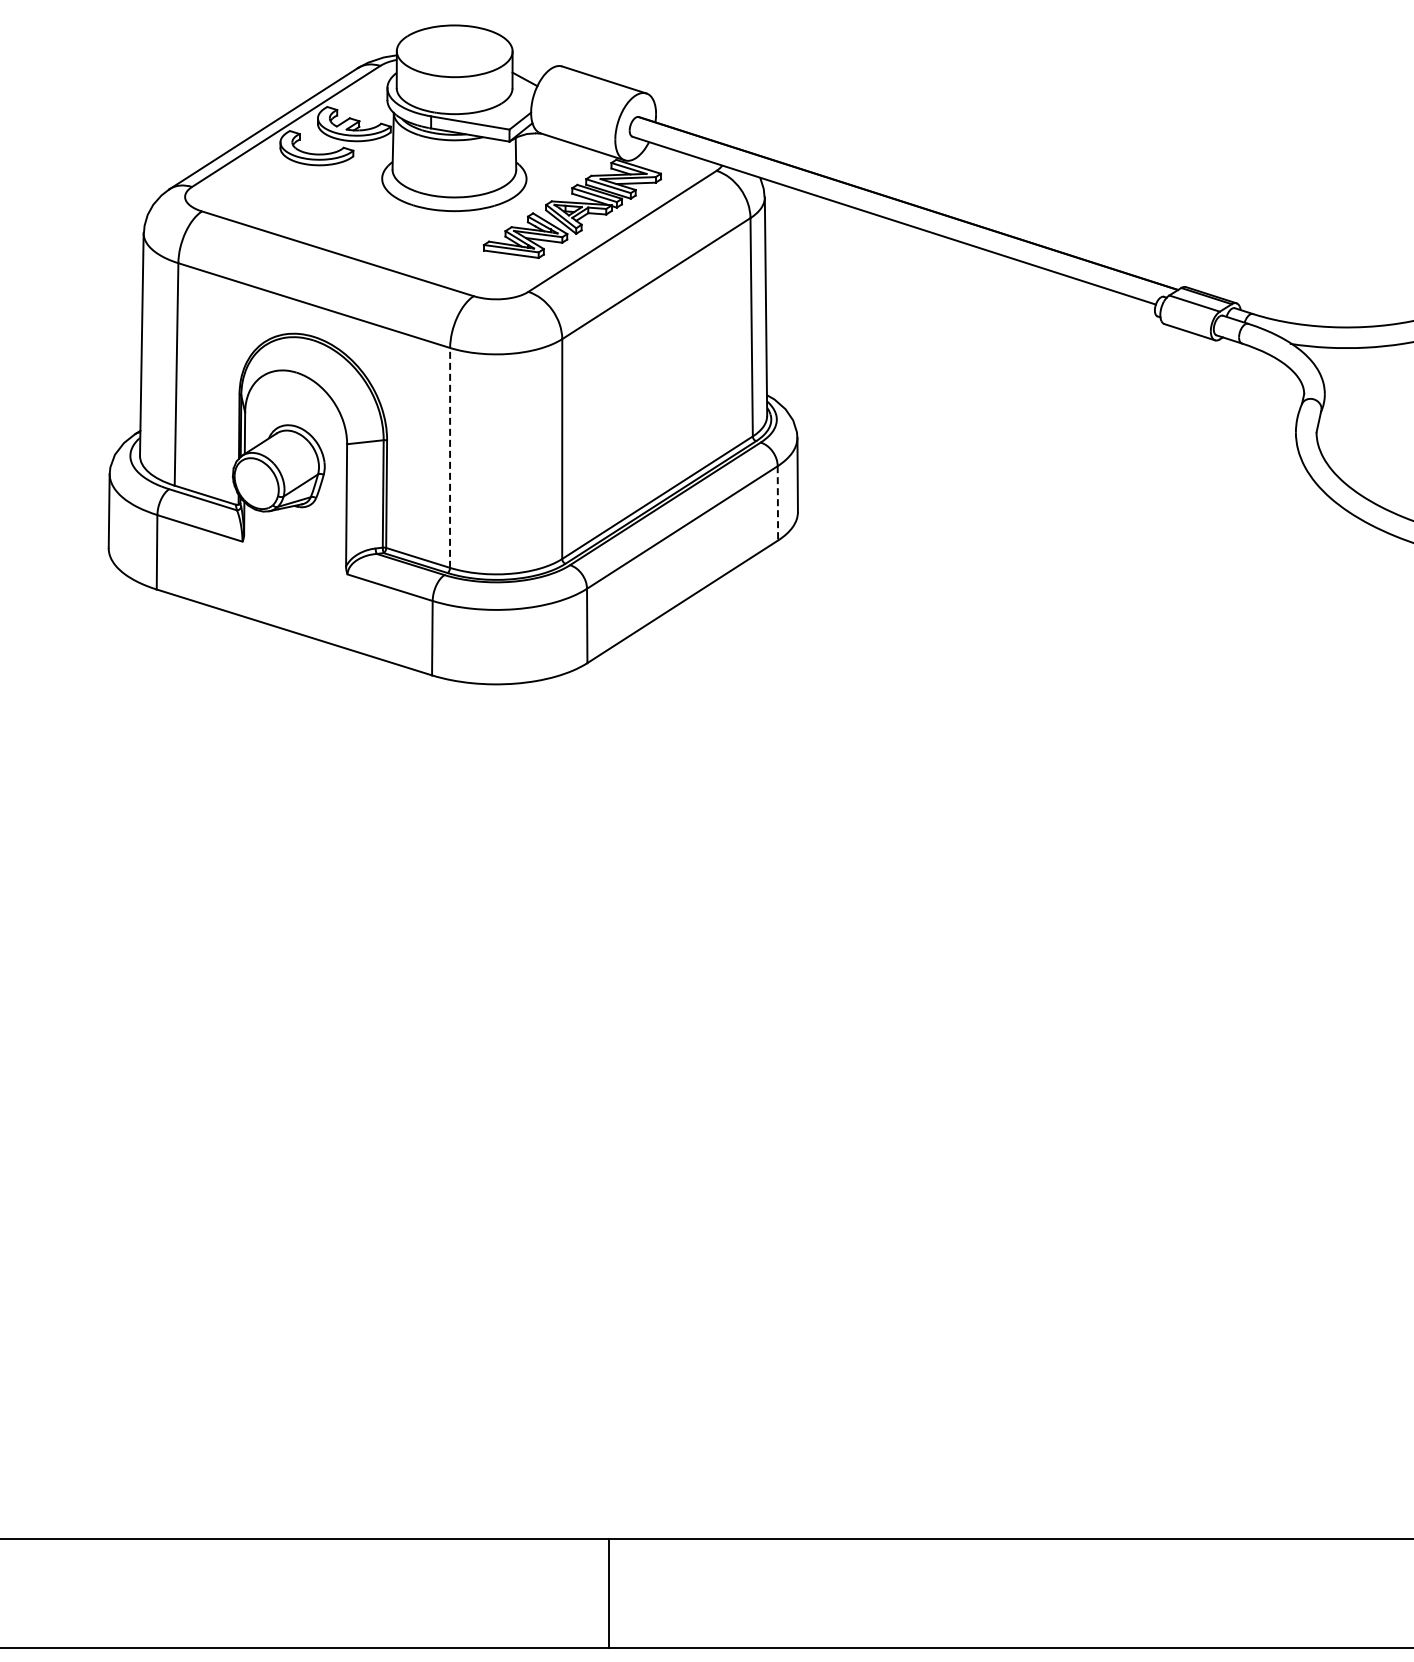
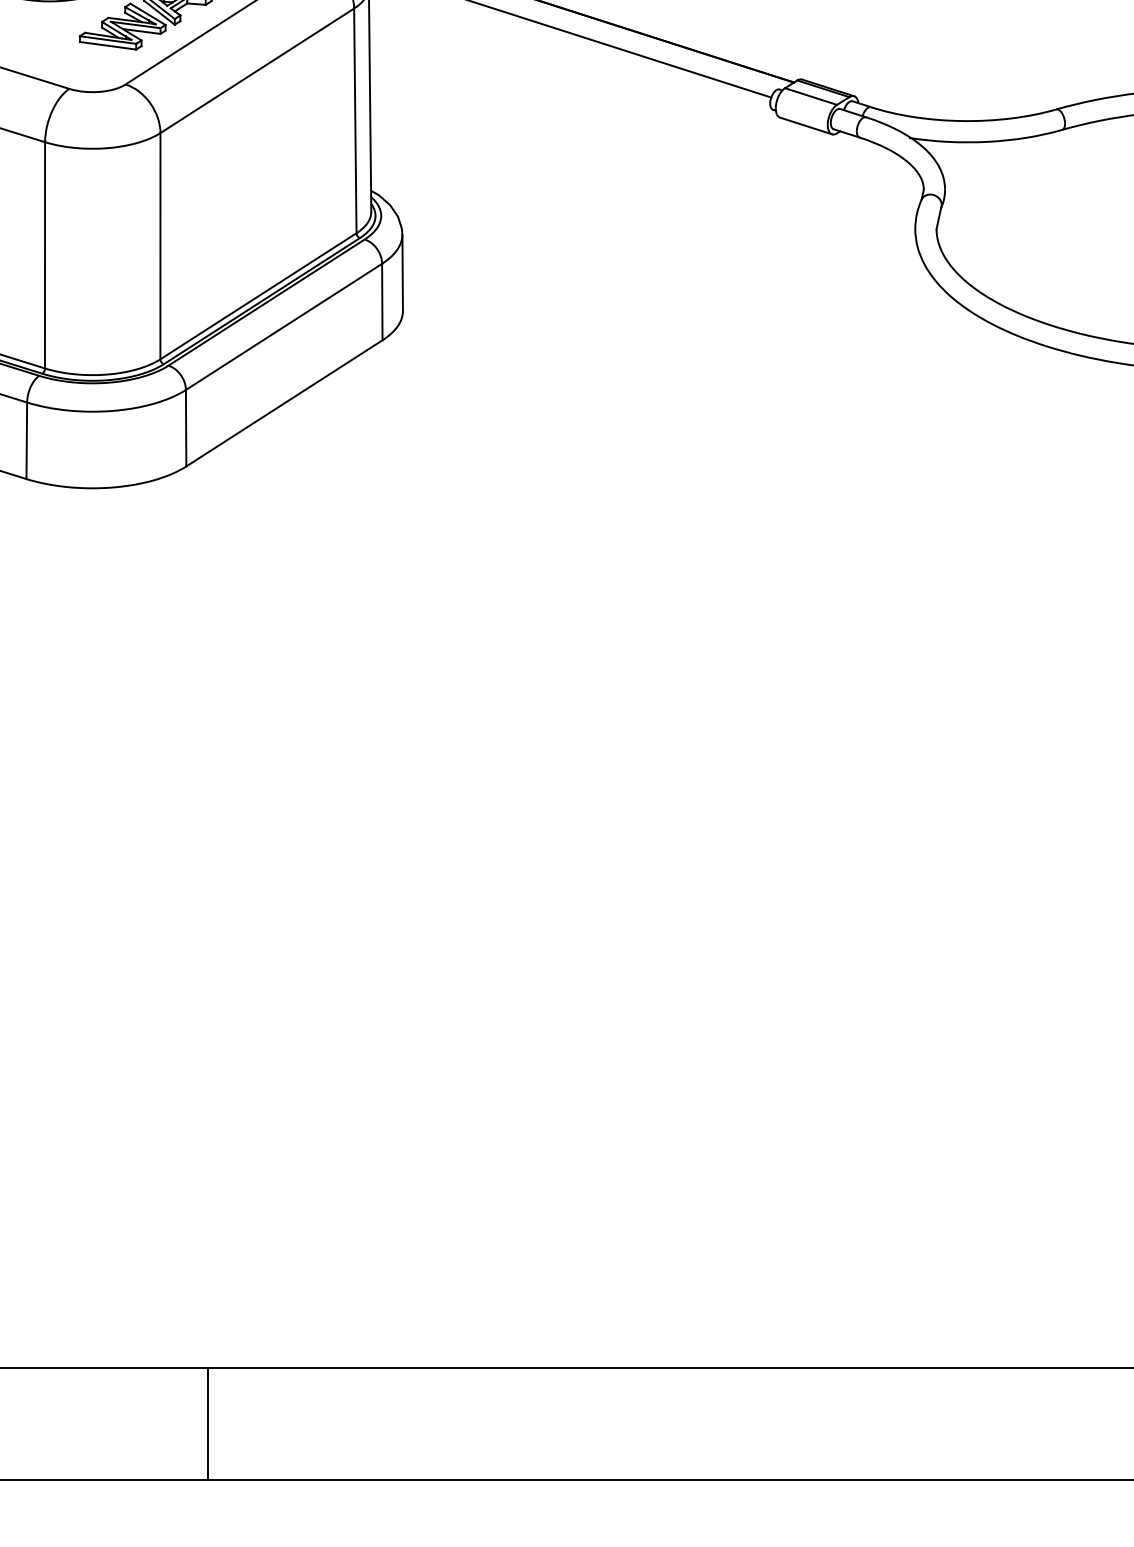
line: (450, 457) -> (45, 254), dashed -> solid
line: (777, 503) -> (381, 302), dashed -> solid

